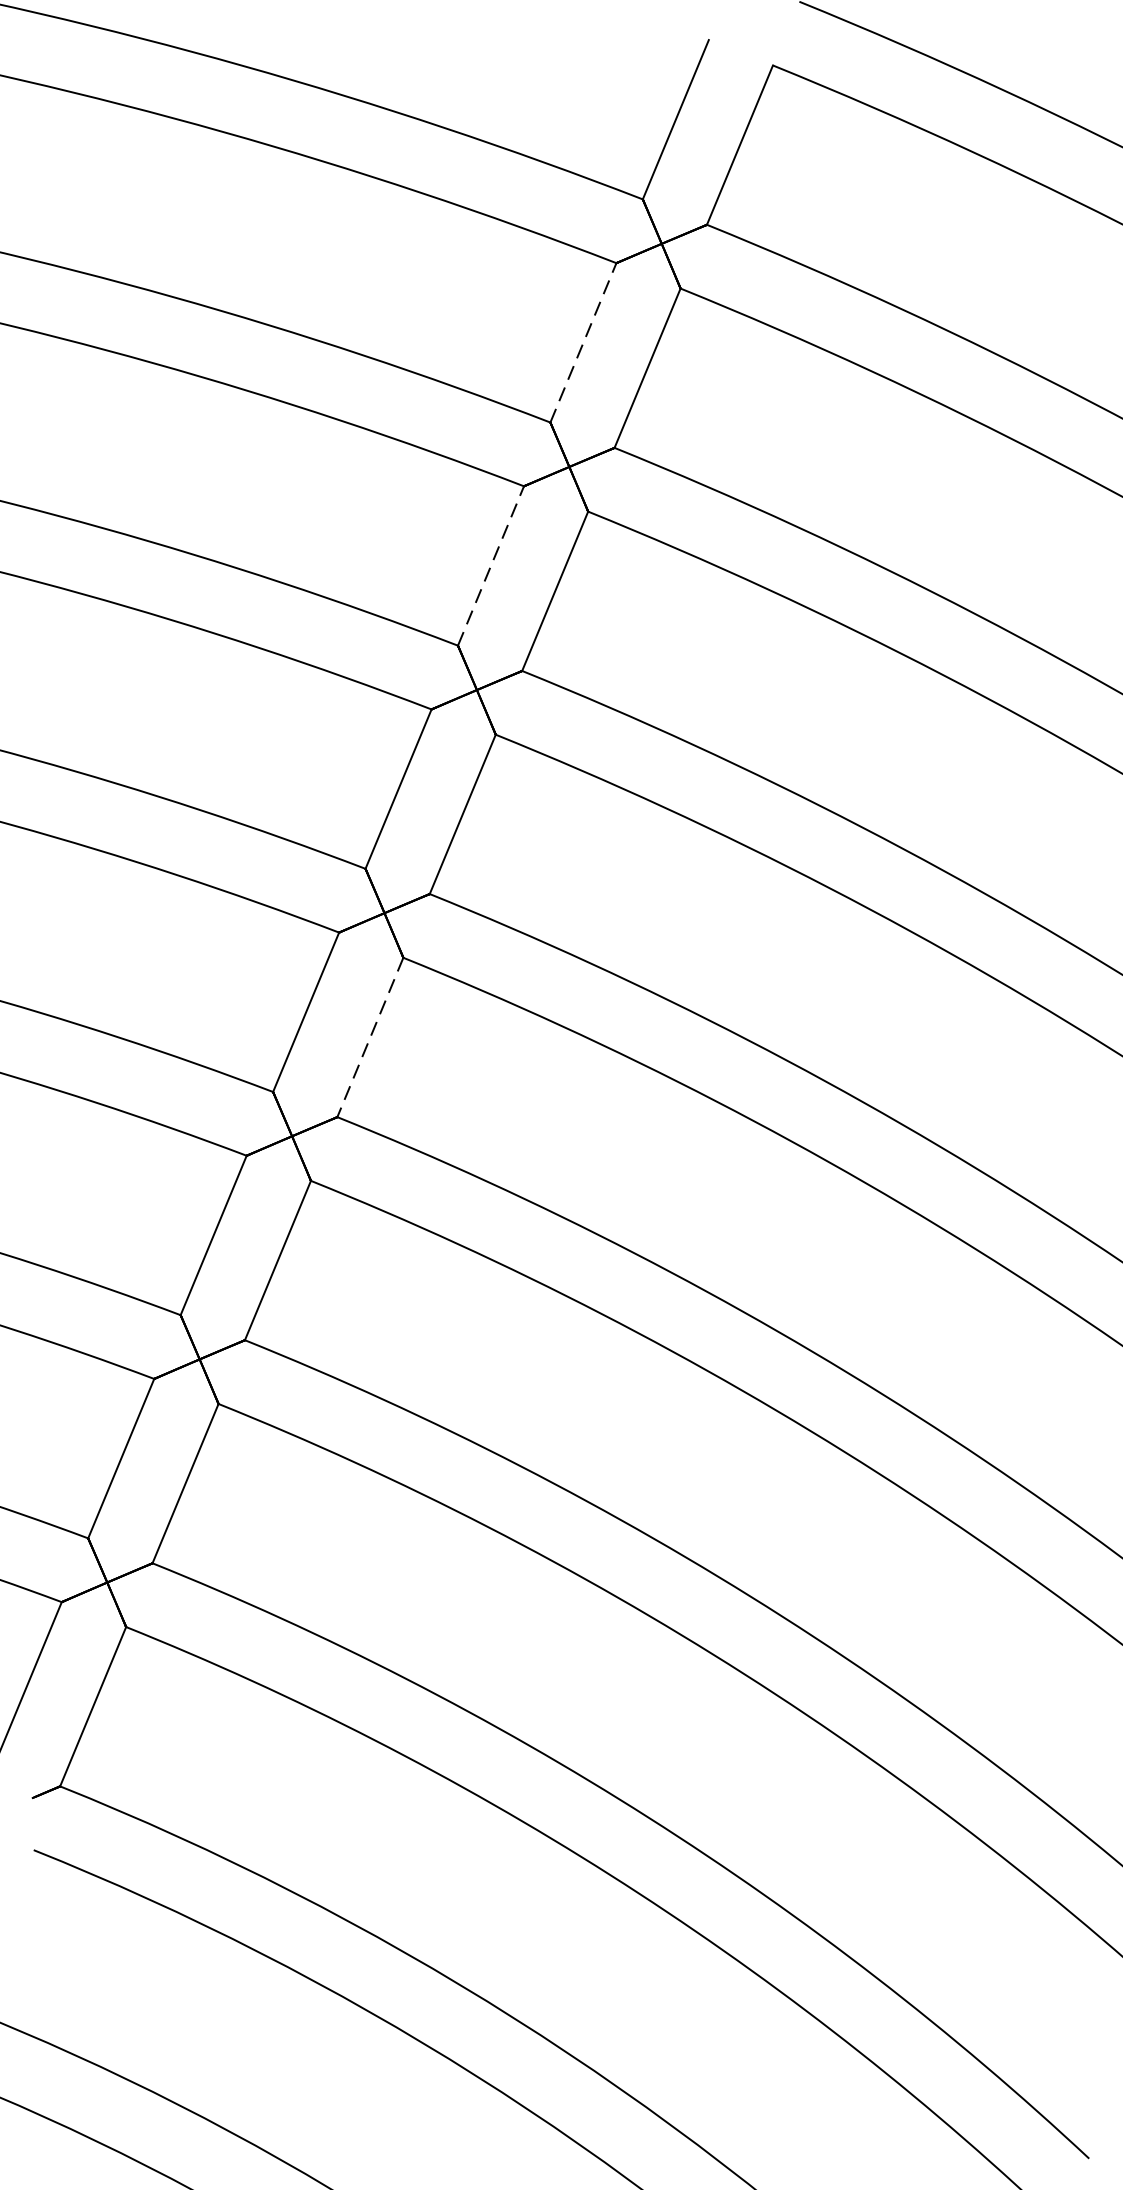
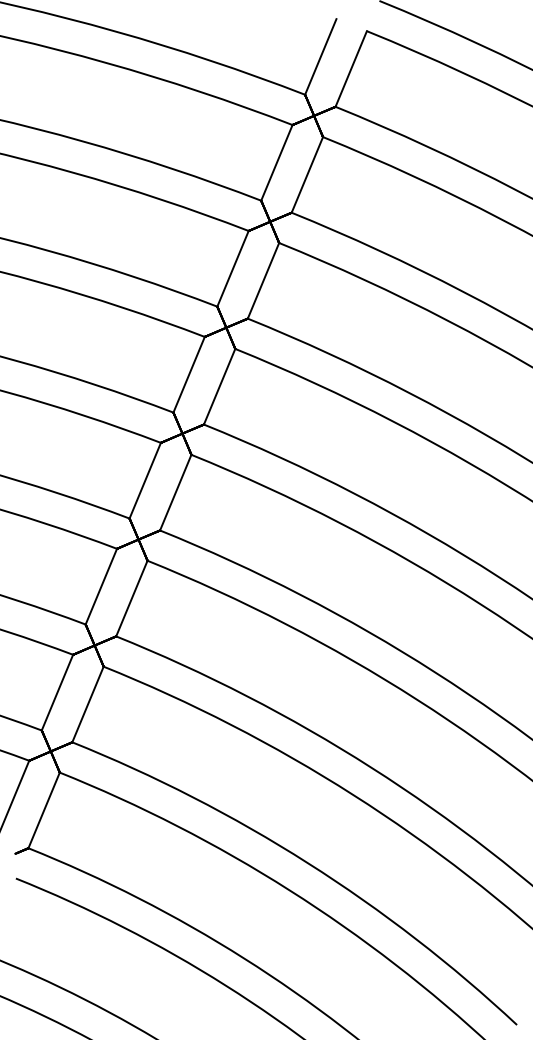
line: (582, 342) -> (276, 162), dashed -> solid
line: (491, 565) -> (233, 268), dashed -> solid
line: (369, 1037) -> (175, 492), dashed -> solid

